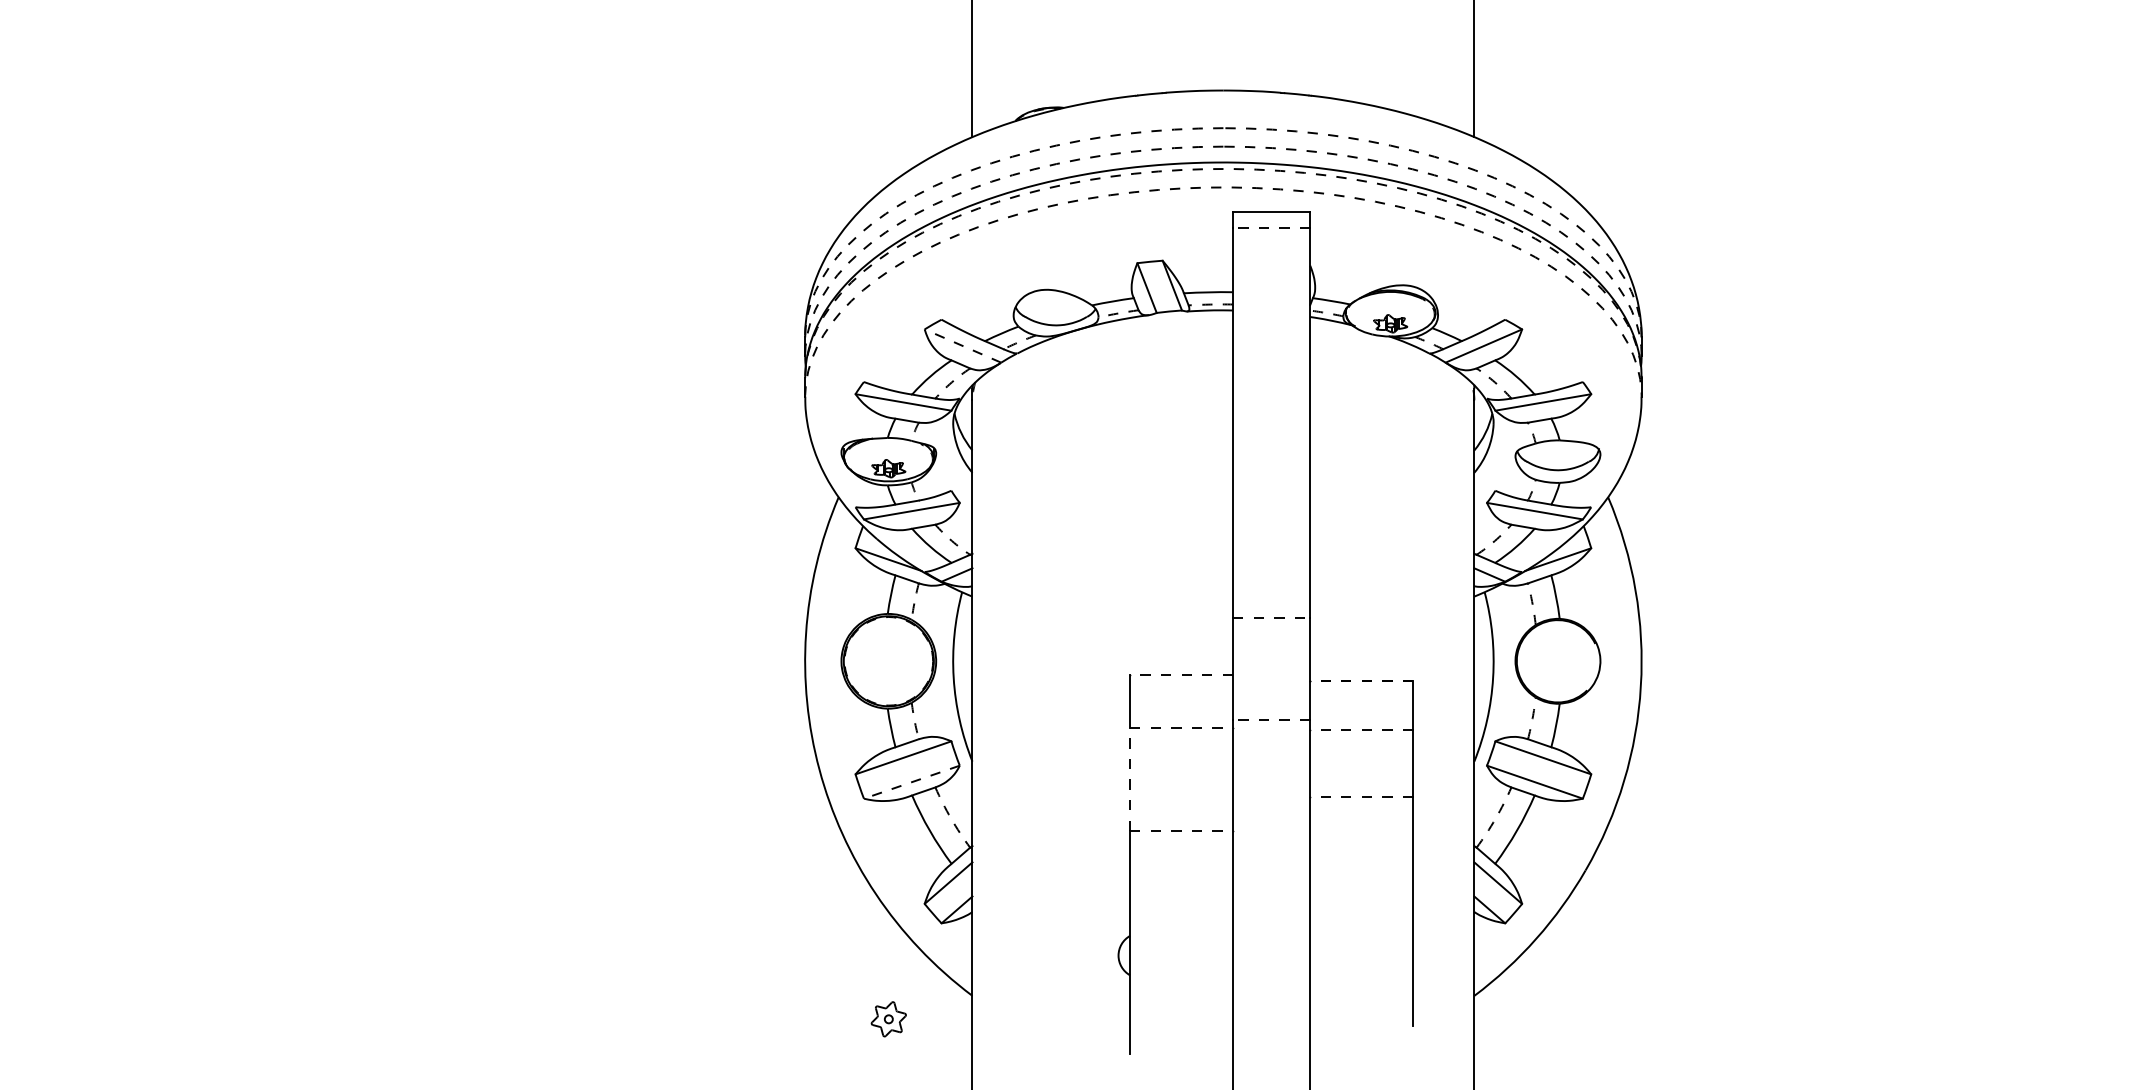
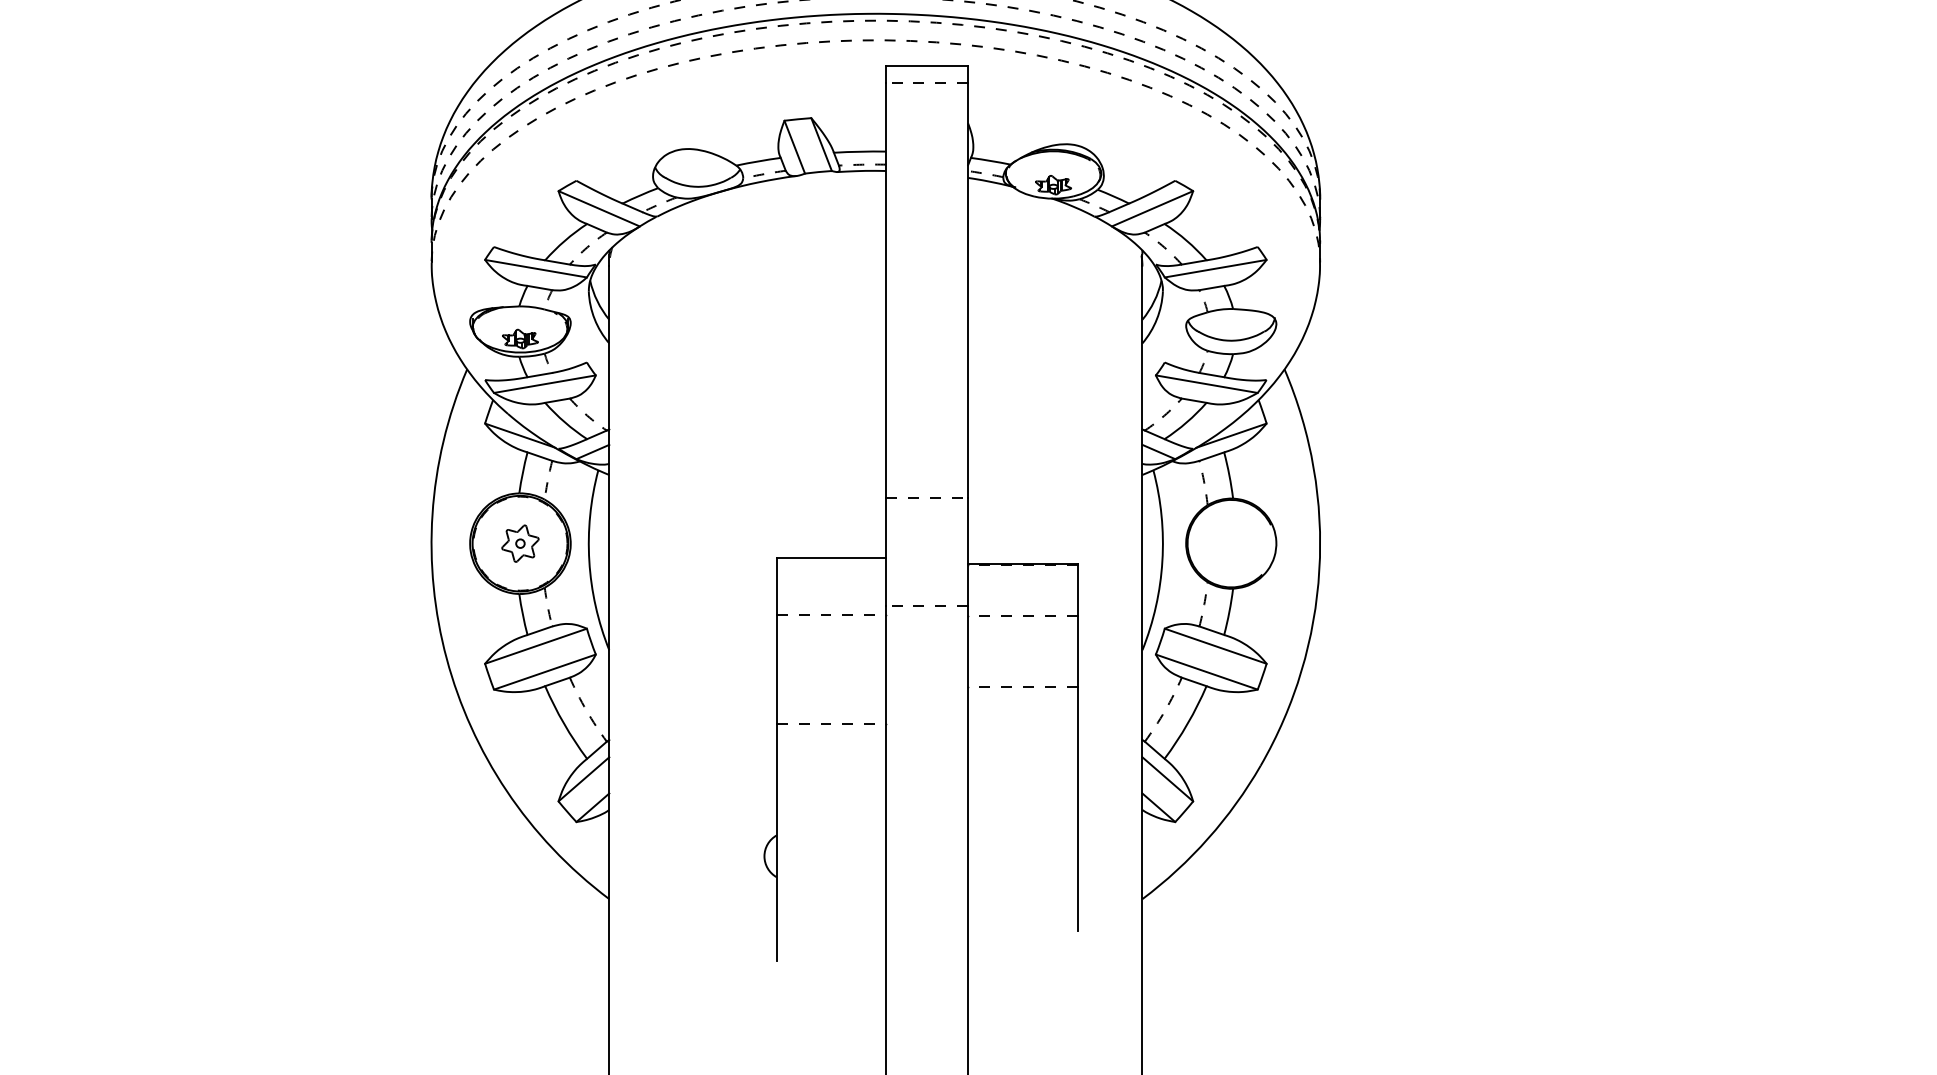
line: (962, 346) -> (598, 209), dashed -> solid
line: (1181, 675) -> (831, 558), dashed -> solid
line: (1361, 680) -> (1022, 564), dashed -> solid
line: (1130, 779) -> (777, 669), dashed -> solid
line: (911, 782) -> (544, 672), dashed -> solid
part: (888, 1019) -> (520, 543), moved

